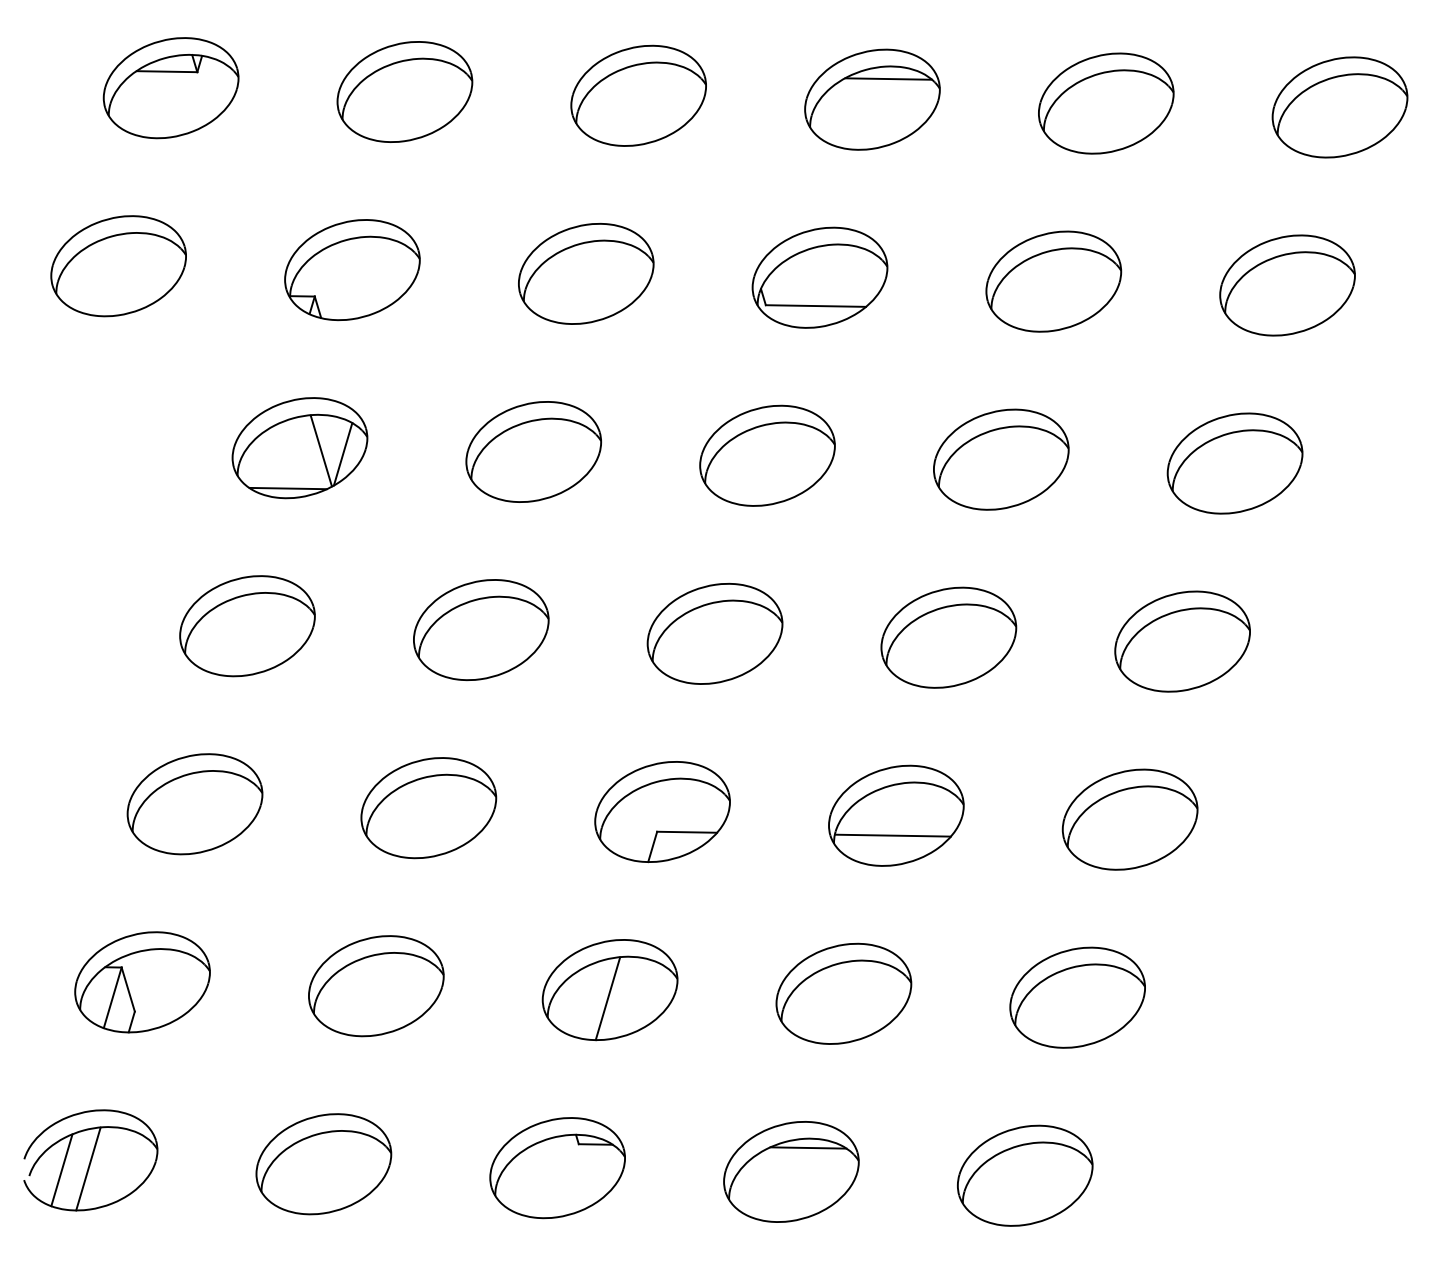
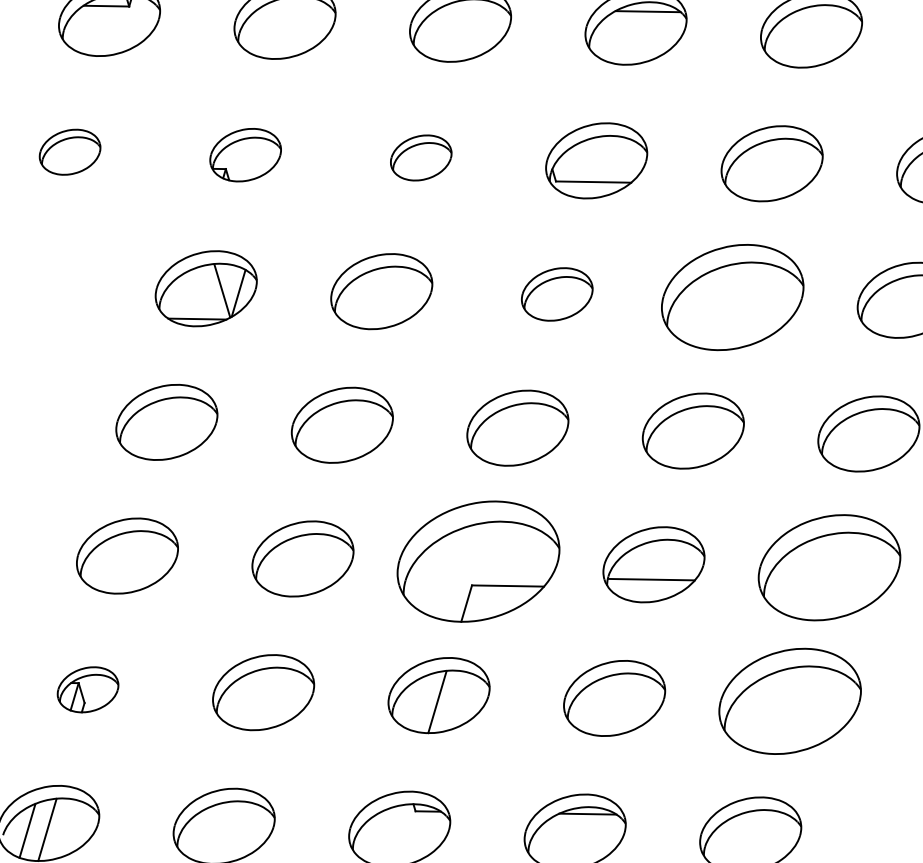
part: (118, 266) -> (70, 152), size x0.6
part: (352, 270) -> (245, 155), size x0.7
part: (586, 273) -> (421, 157), size x0.6
part: (767, 455) -> (557, 294), size x0.7
part: (1001, 459) -> (732, 297), size x1.4
part: (662, 812) -> (478, 562), size x1.6
part: (1129, 819) -> (828, 567), size x1.4
part: (142, 982) -> (88, 689), size x0.6
part: (1077, 997) -> (789, 701), size x1.4

